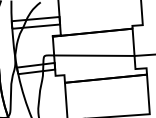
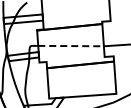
line: (94, 56) -> (71, 46), solid -> dashed

